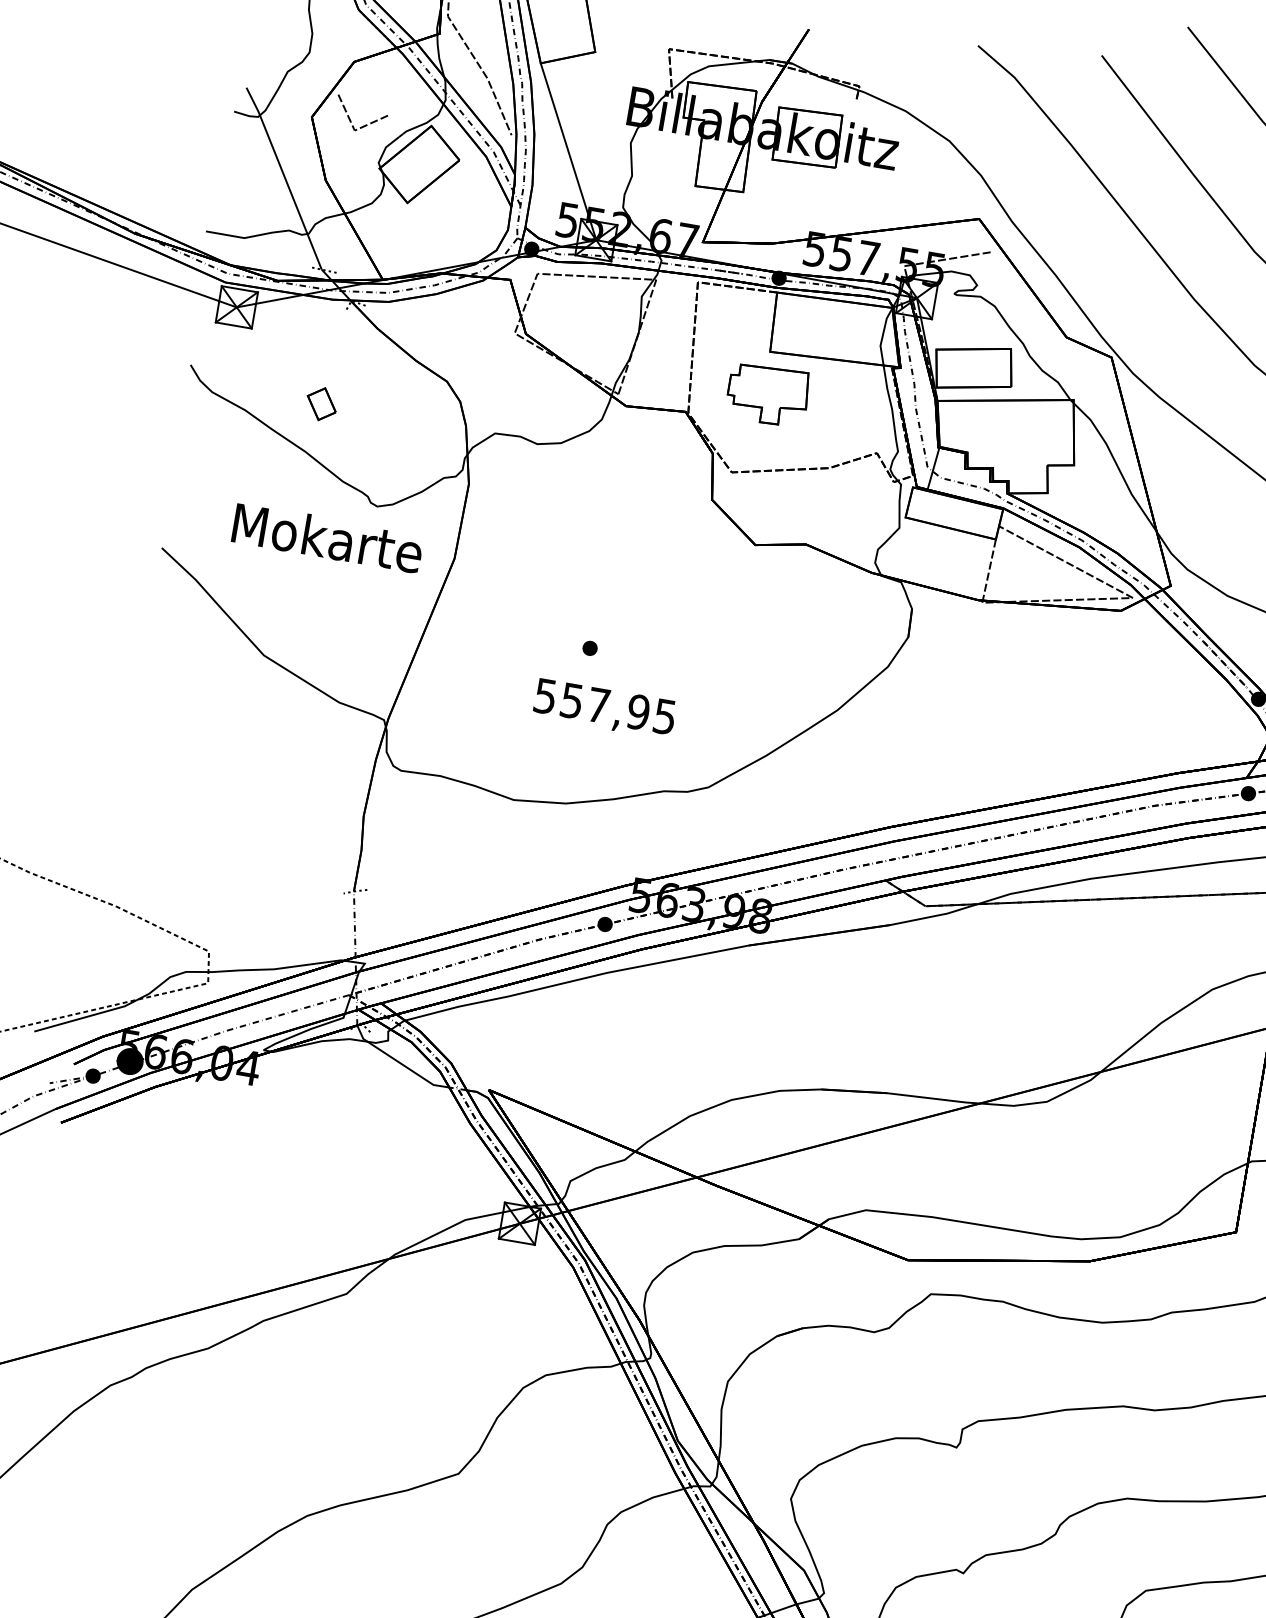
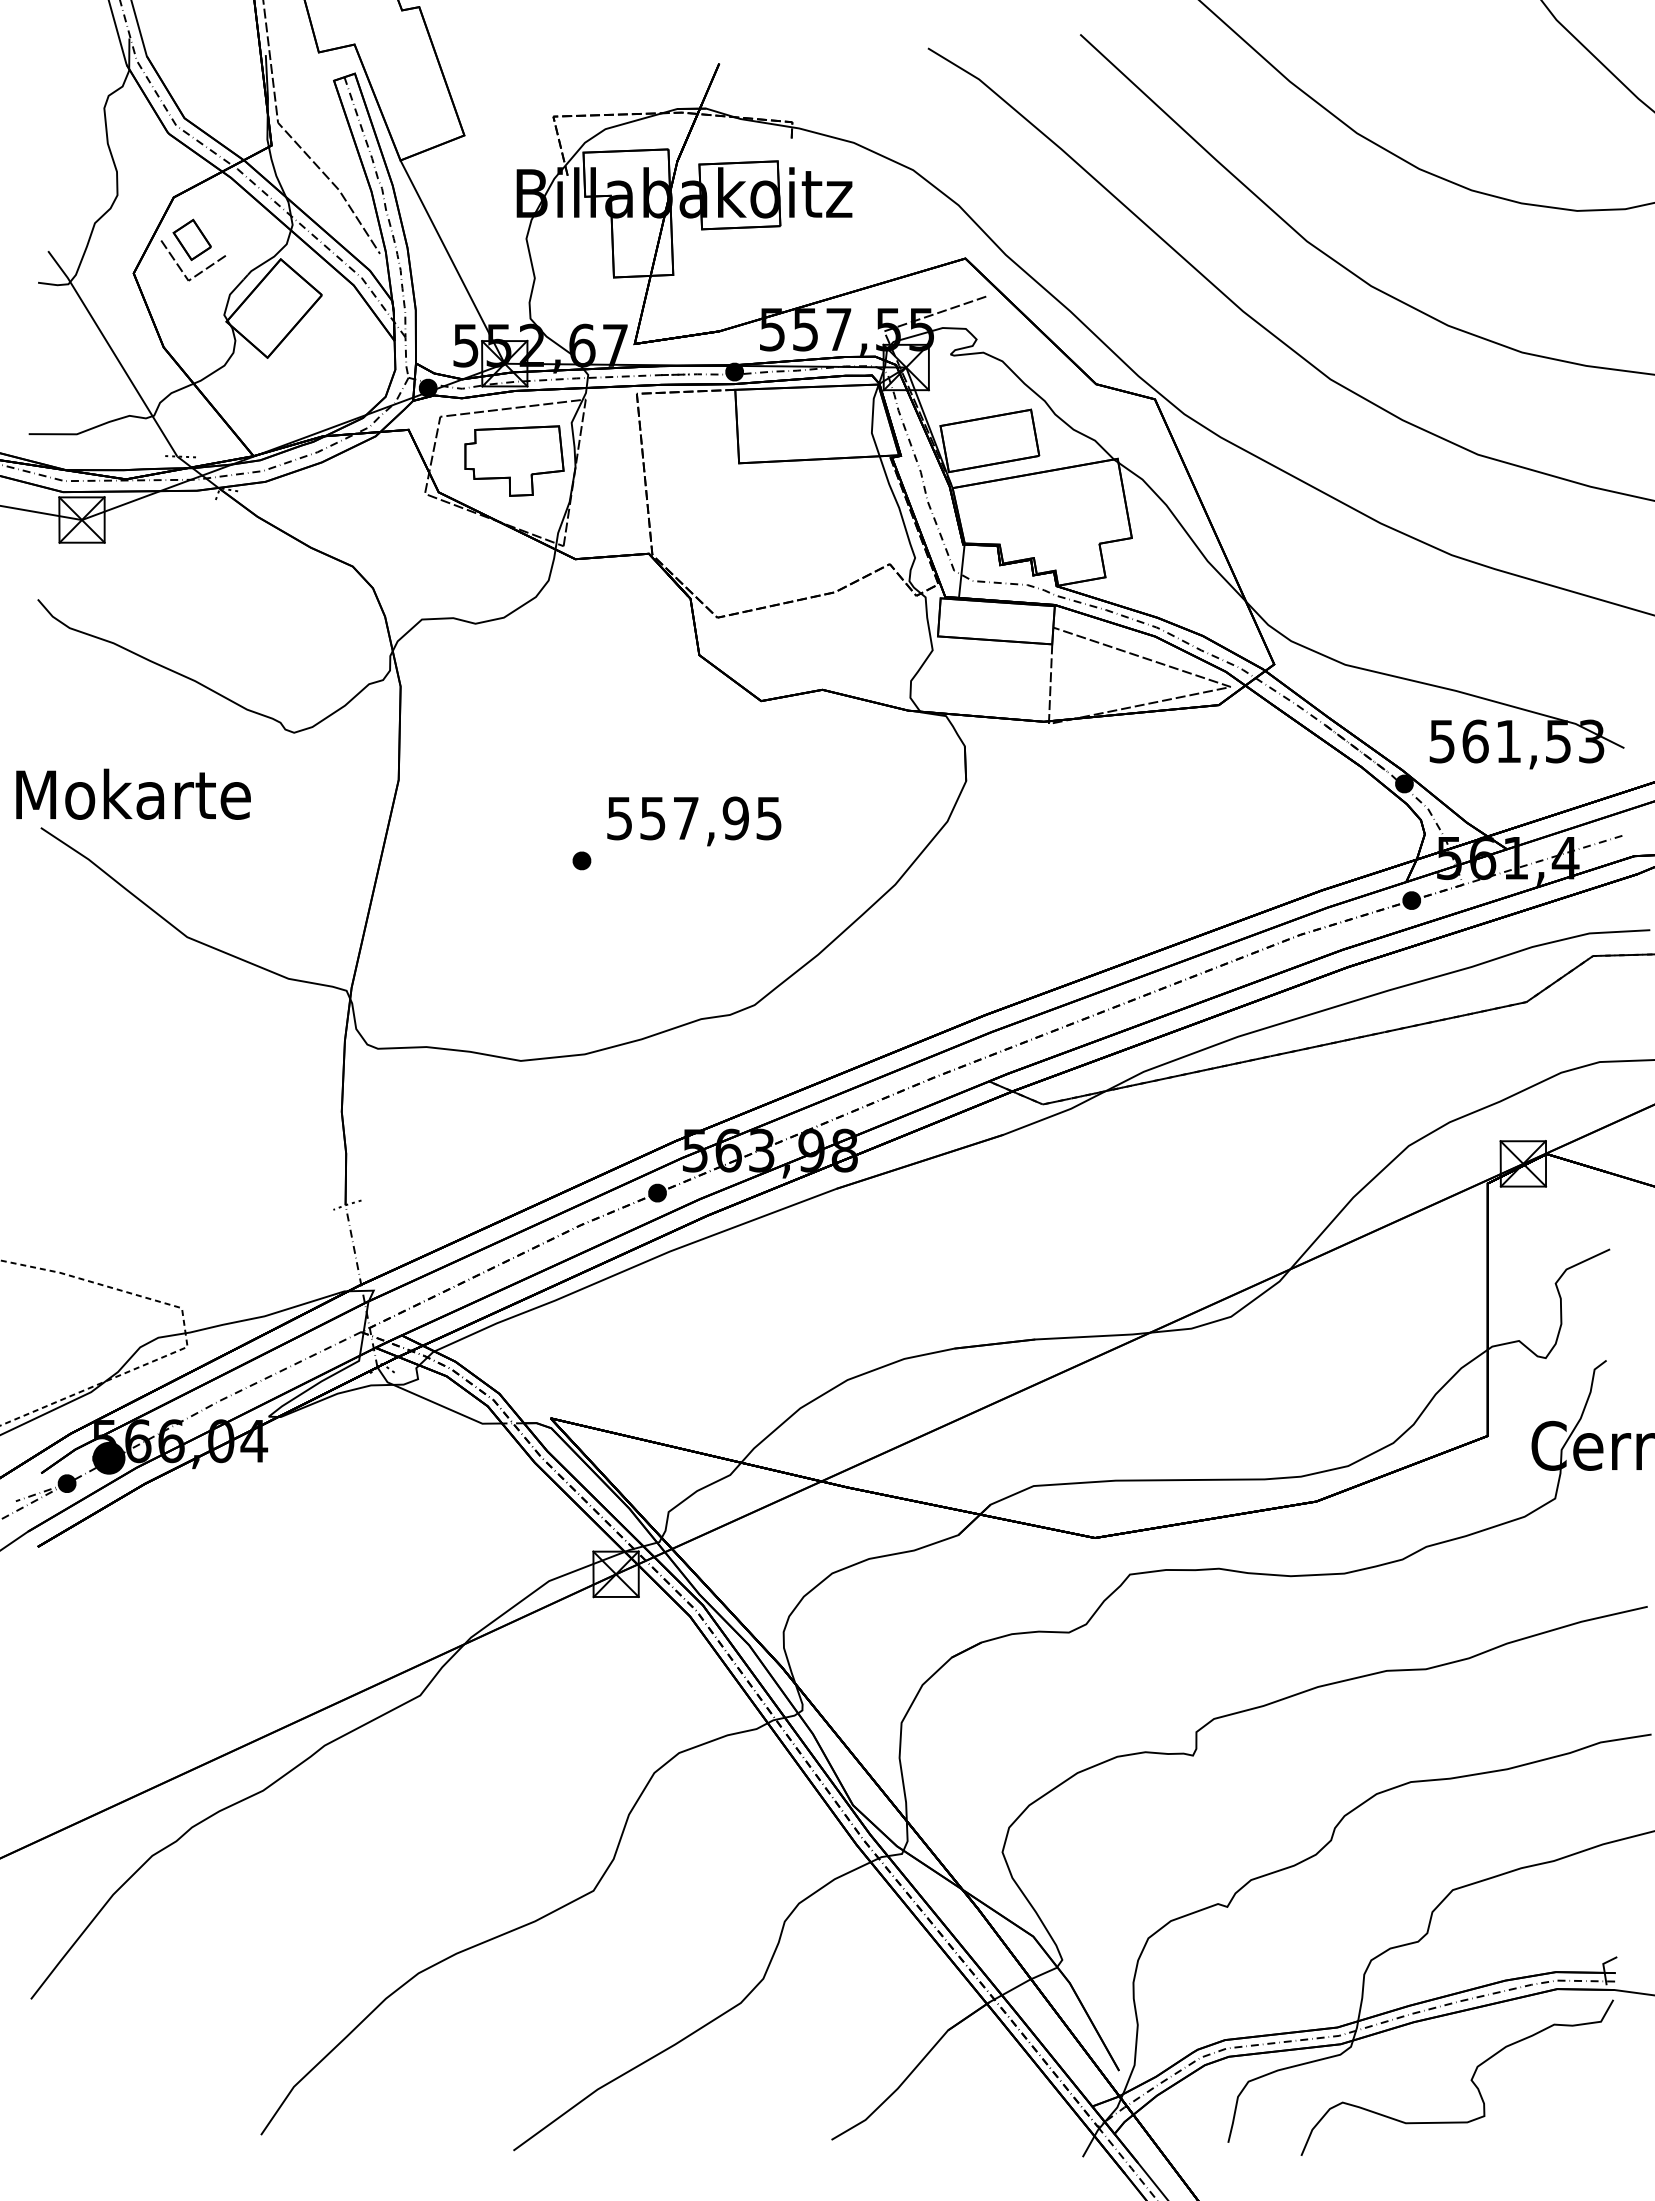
part: (768, 394) -> (514, 460), moved
part: (321, 403) -> (191, 239), moved
text: (327, 537) -> (133, 793), moved
text: (604, 709) -> (694, 821), moved

